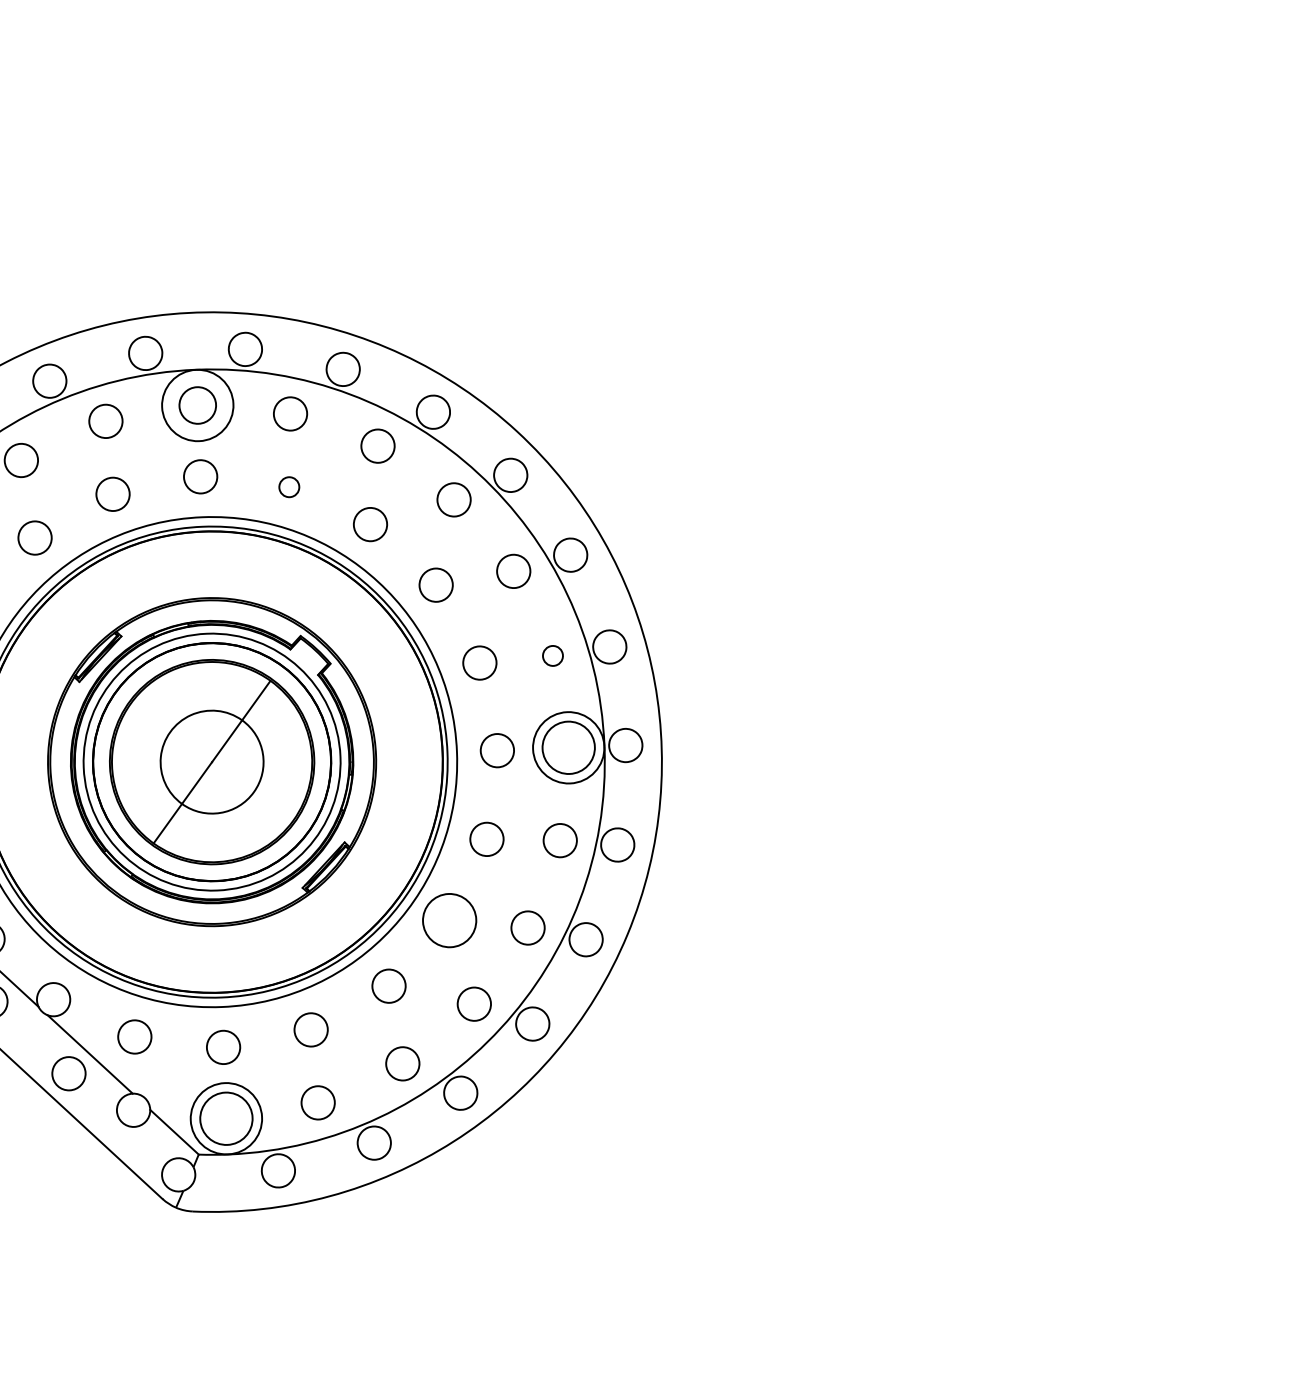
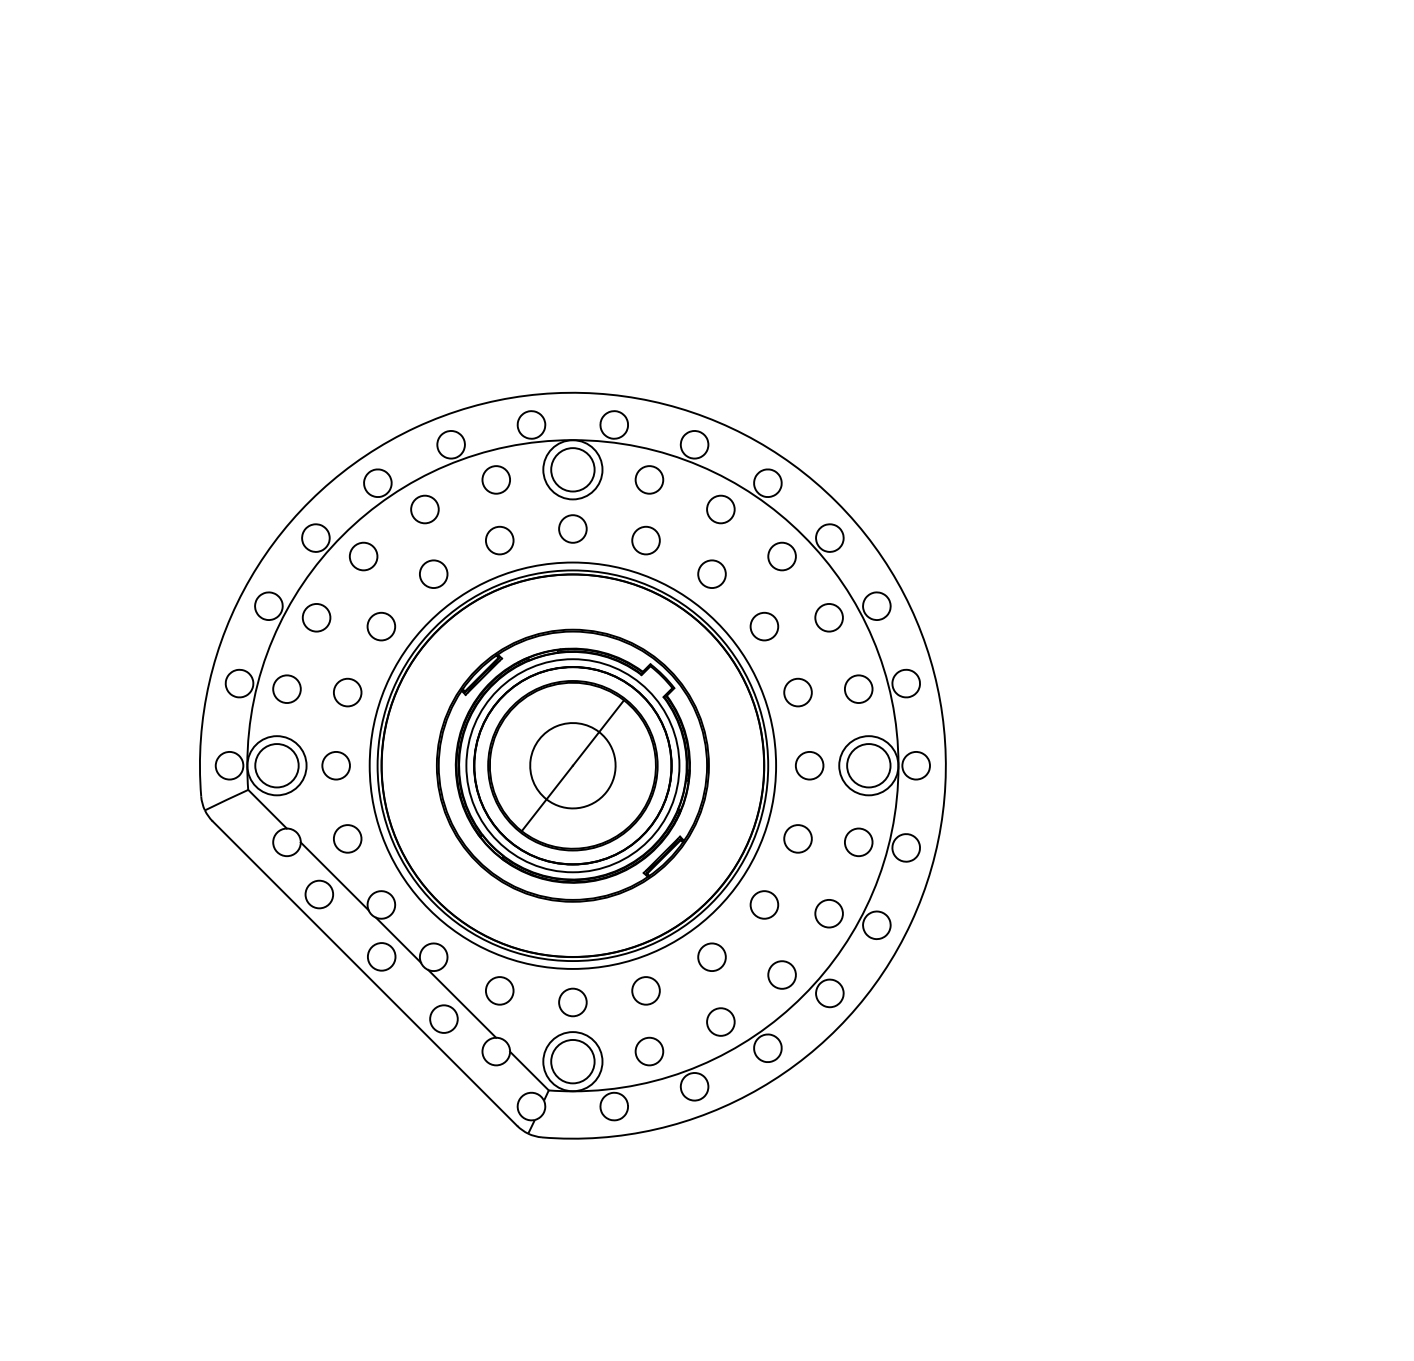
circle: (197, 405) -> (572, 469), size x1.43
circle: (288, 487) -> (645, 540), size x1.67
circle: (552, 655) -> (858, 688), size x1.67
circle: (449, 920) -> (764, 904), size x0.62

